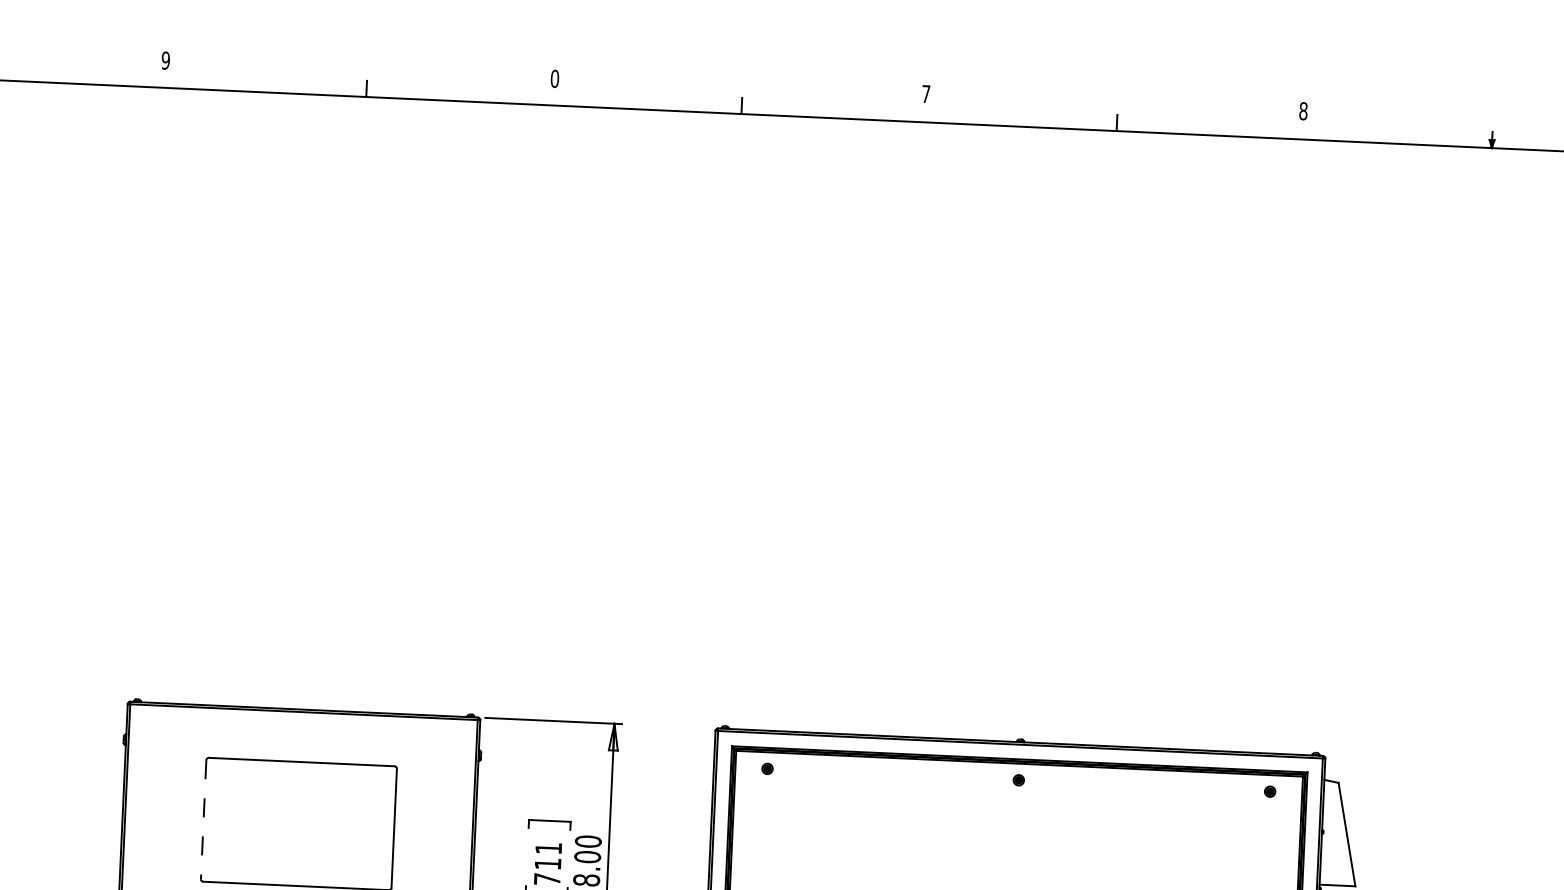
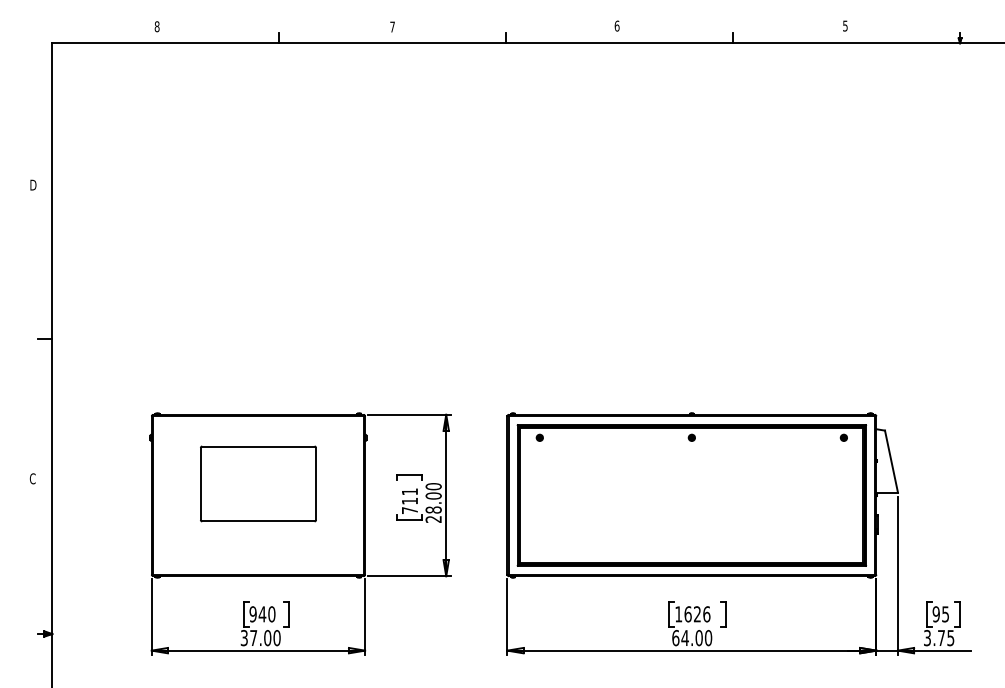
text: (164, 60) -> (156, 26), 9 -> 8
text: (554, 77) -> (392, 26), 0 -> 7
text: (925, 93) -> (616, 25), 7 -> 6
text: (1303, 110) -> (845, 25), 8 -> 5
line: (203, 820) -> (200, 484), dashed -> solid

